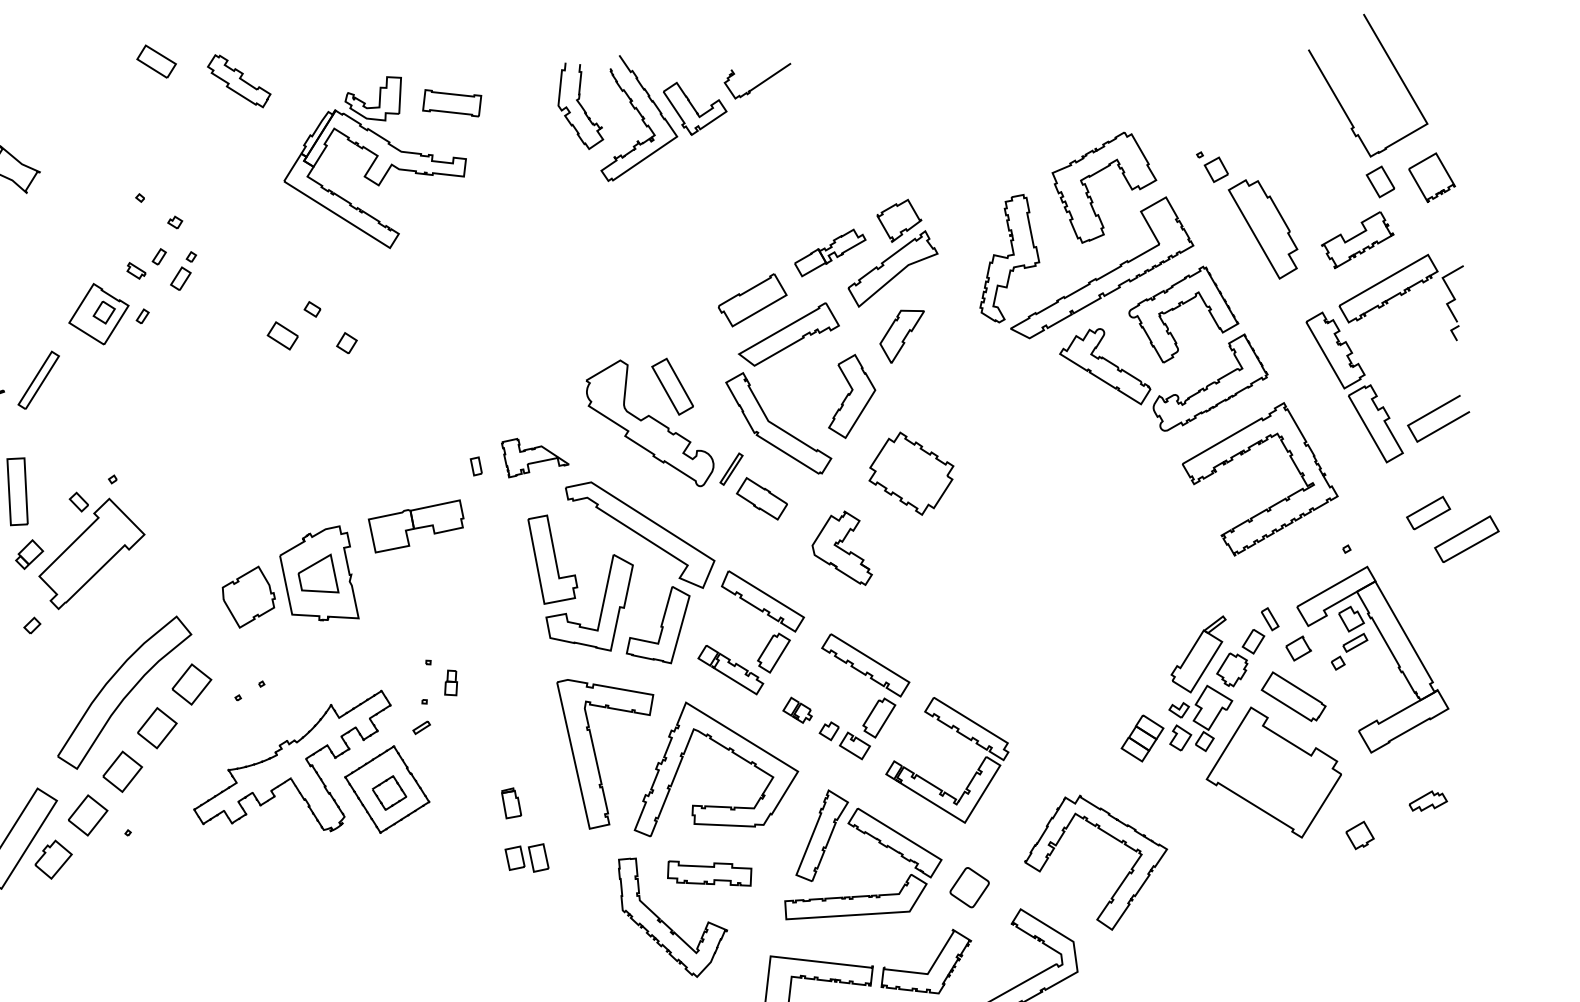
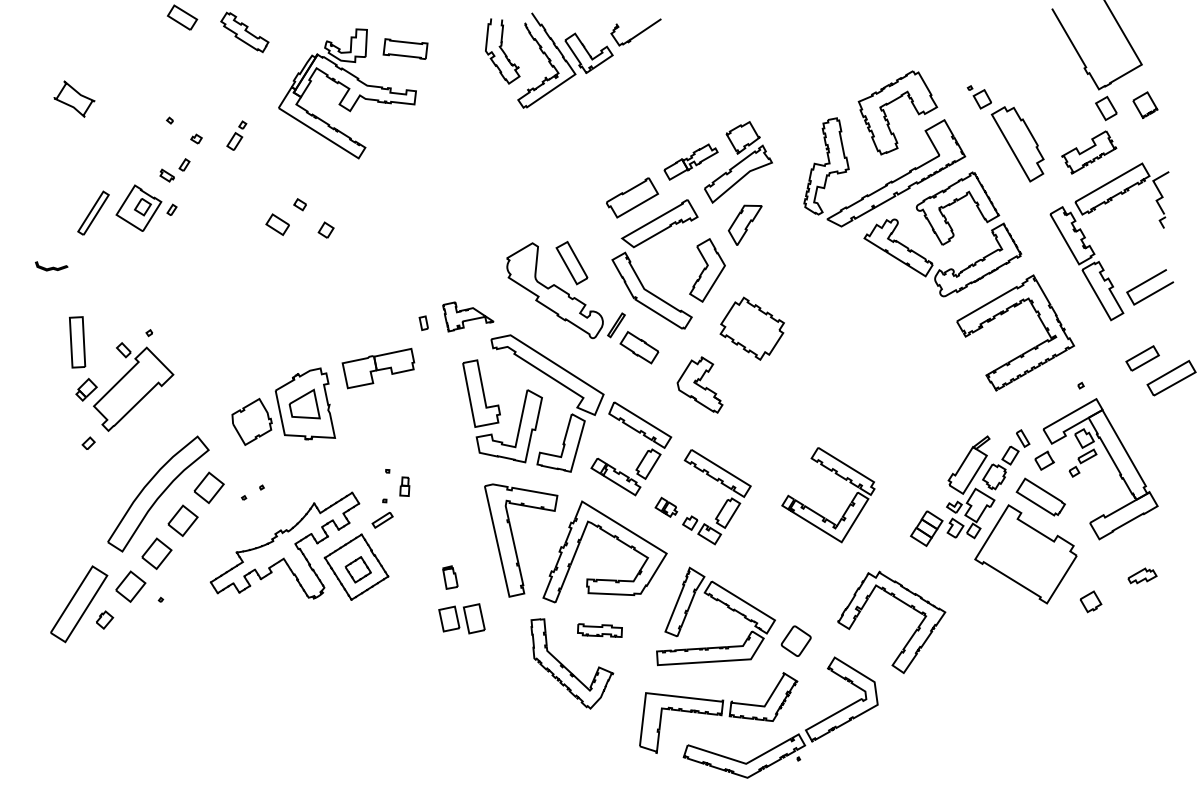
part: (1432, 176) -> (1145, 104), size x0.7
part: (183, 270) -> (236, 135), moved
part: (38, 379) -> (93, 212), moved
part: (421, 727) -> (382, 520), size x1.6
part: (932, 783) -> (817, 512), moved
part: (527, 857) -> (462, 618), size x1.4
part: (53, 858) -> (104, 619), size x0.6
part: (709, 873) -> (599, 630), size x0.7

